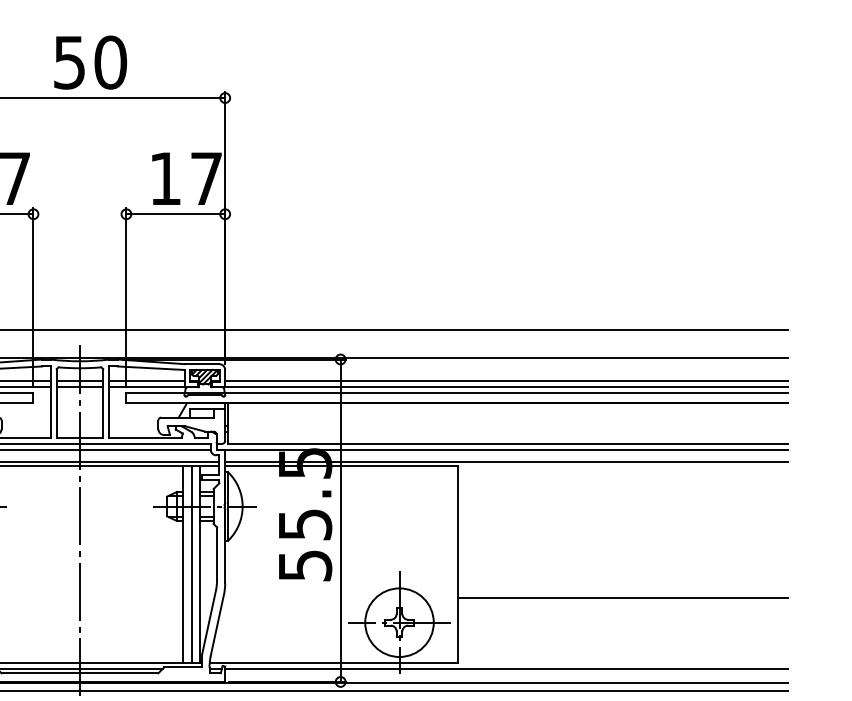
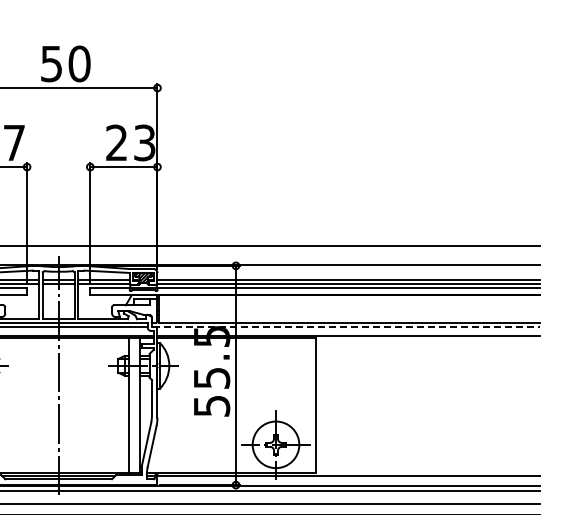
text: (185, 178) -> (130, 142), 17 -> 23
line: (503, 450) -> (346, 327), solid -> dashed
line: (192, 564) -> (135, 405), removed
line: (622, 598) -> (427, 428), removed

